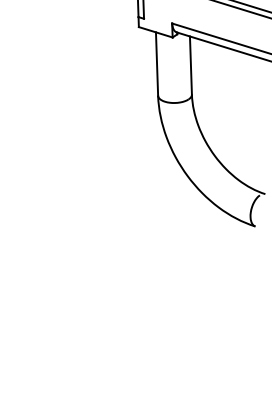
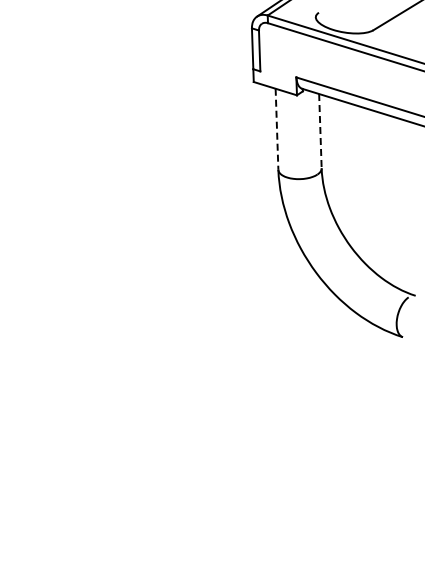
line: (157, 64) -> (277, 129), solid -> dashed
line: (191, 65) -> (320, 131), solid -> dashed

